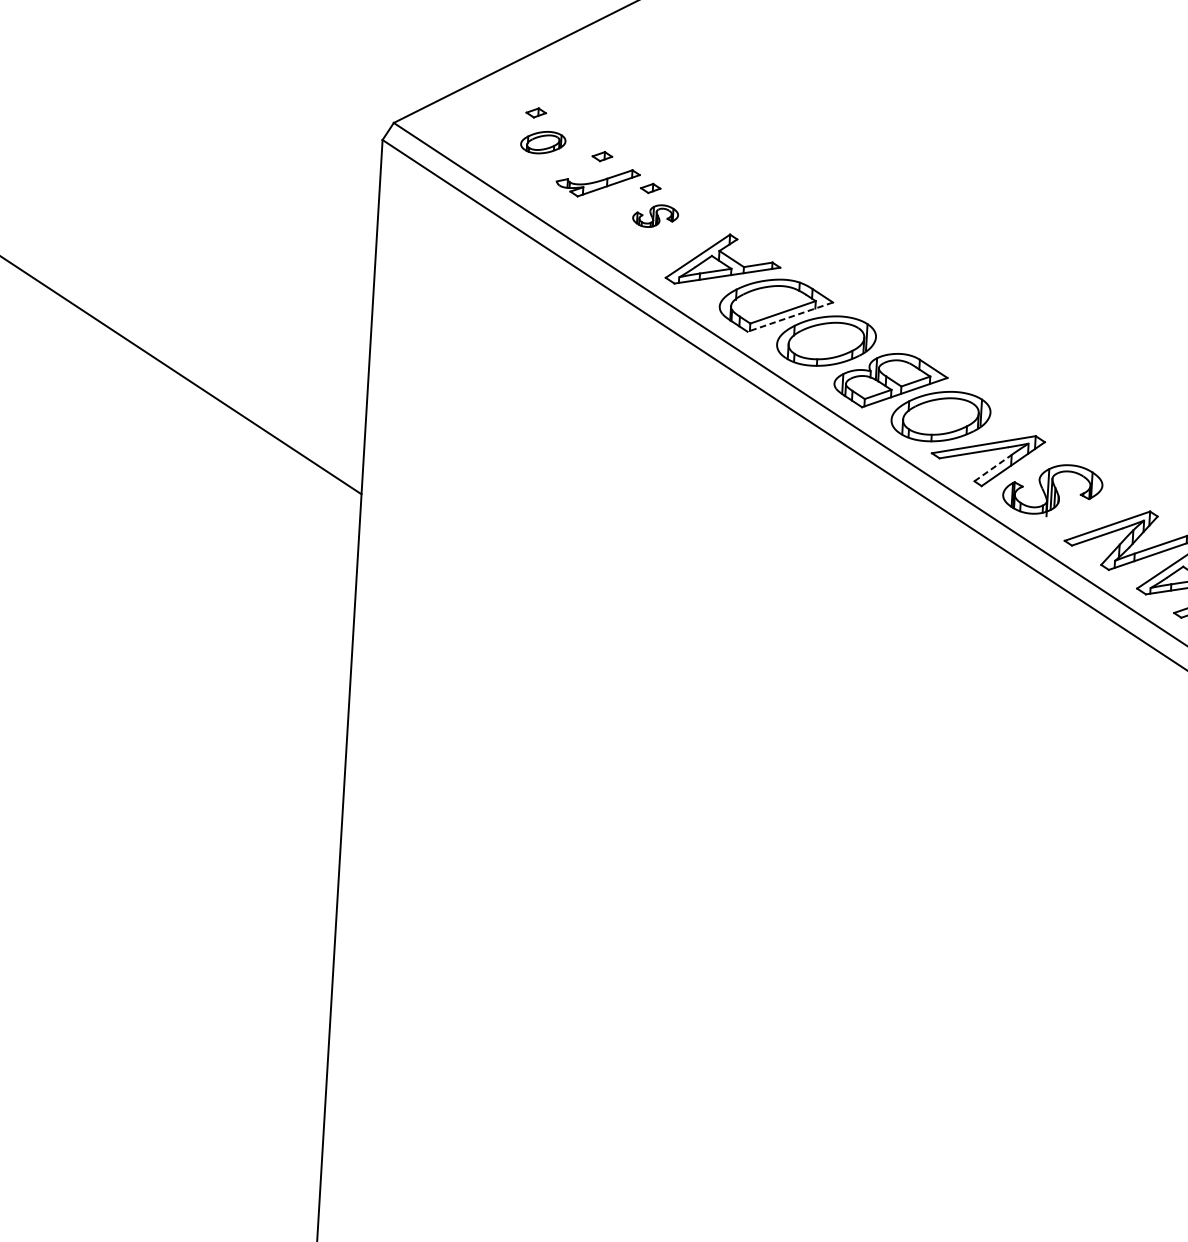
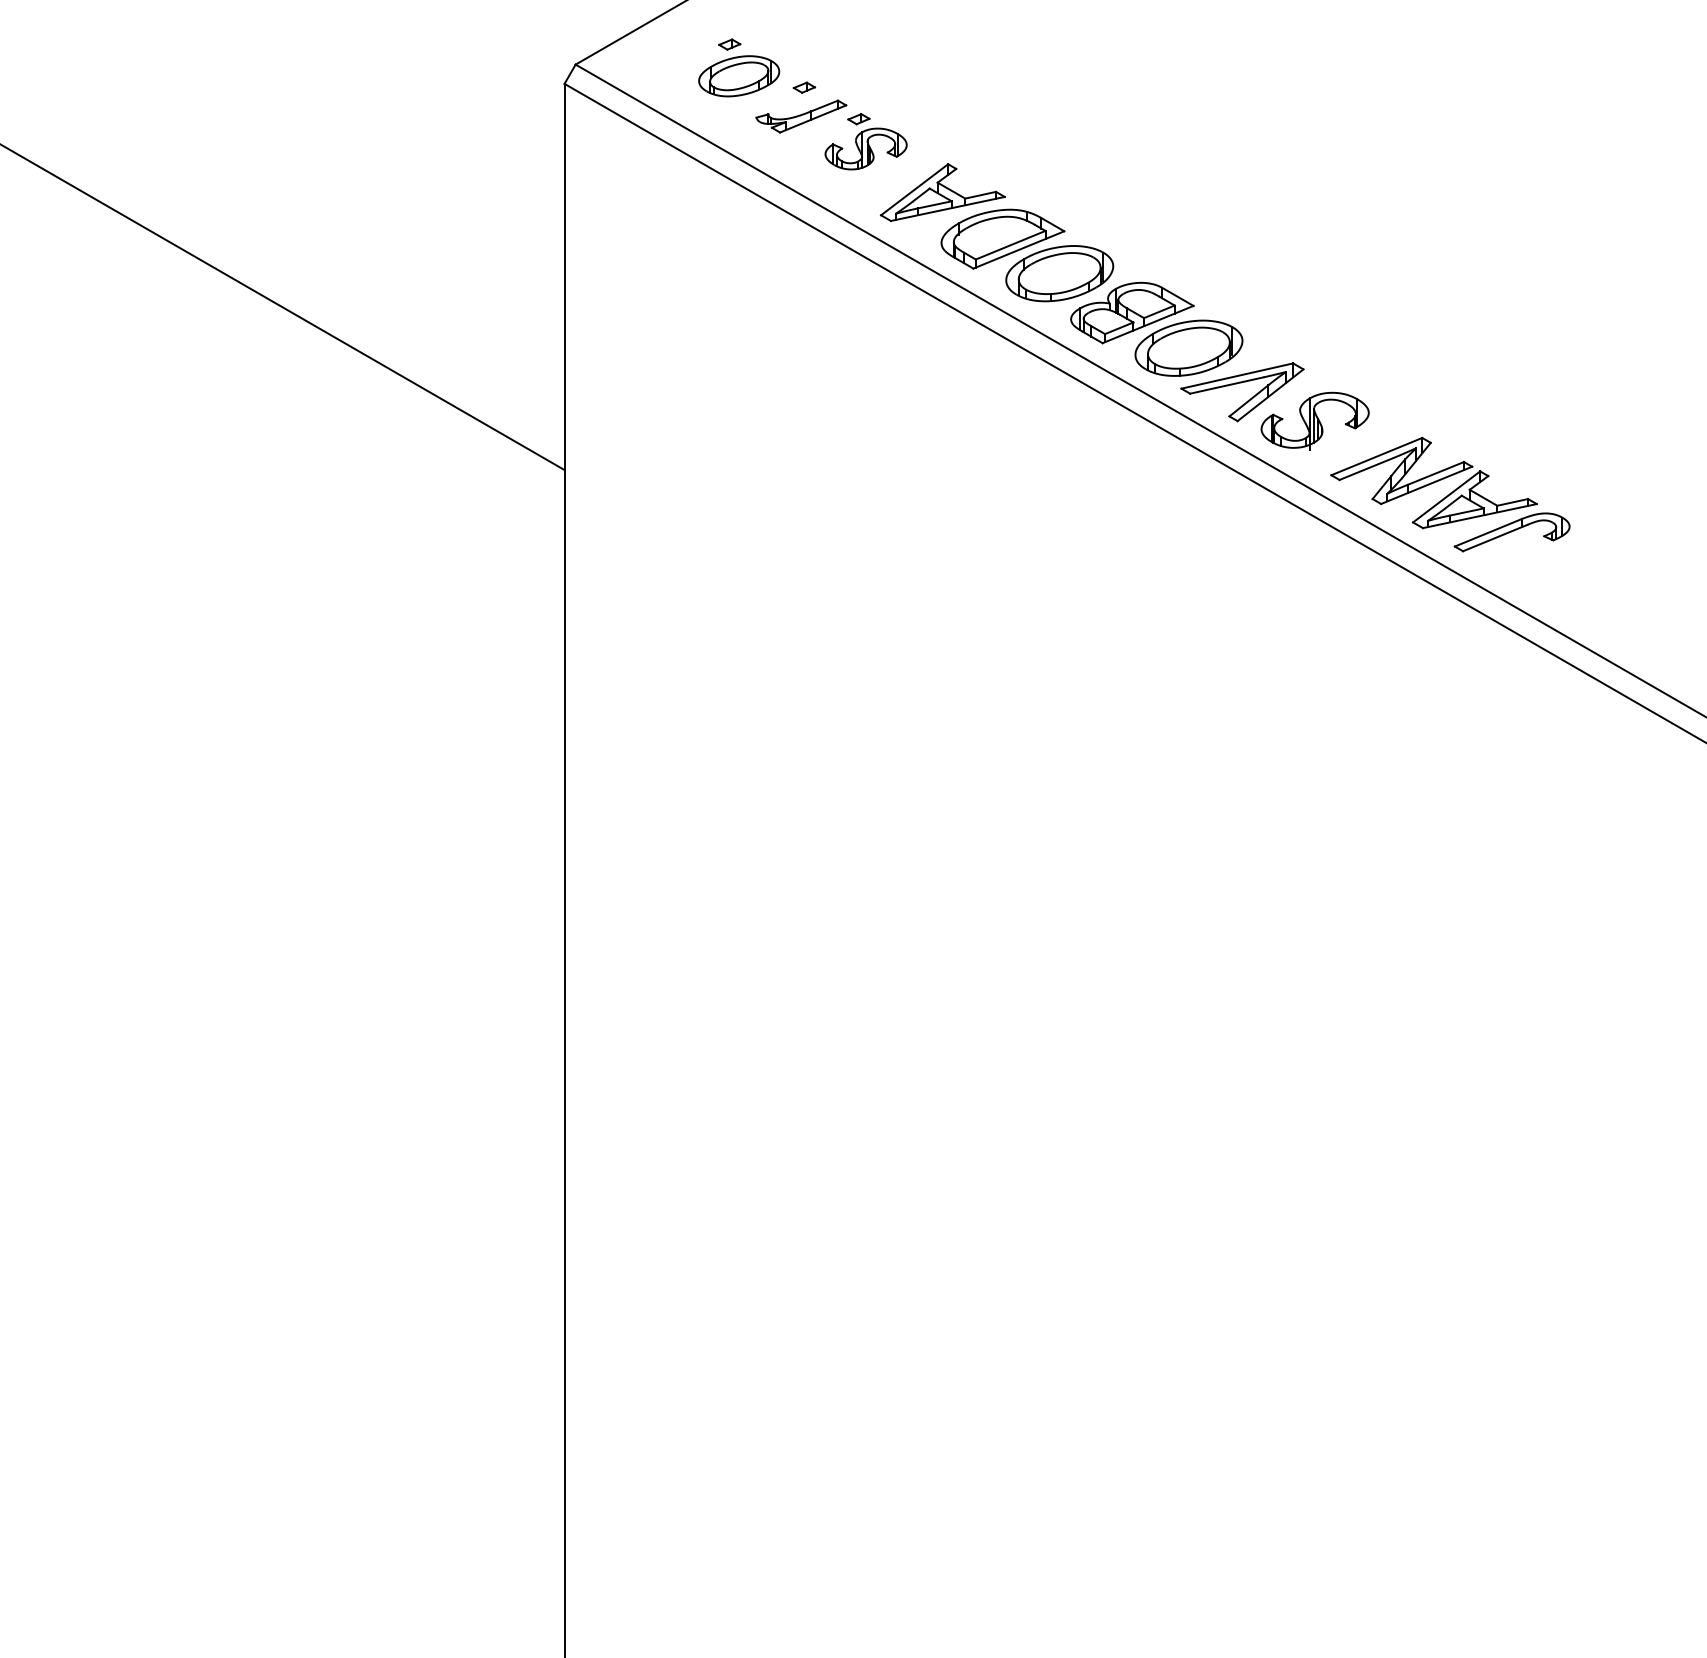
part: (543, 142) -> (739, 76), size x1.67
part: (655, 215) -> (865, 148), size x1.67
line: (789, 317) -> (1018, 250), dashed -> solid
line: (992, 467) -> (1248, 400), dashed -> solid

